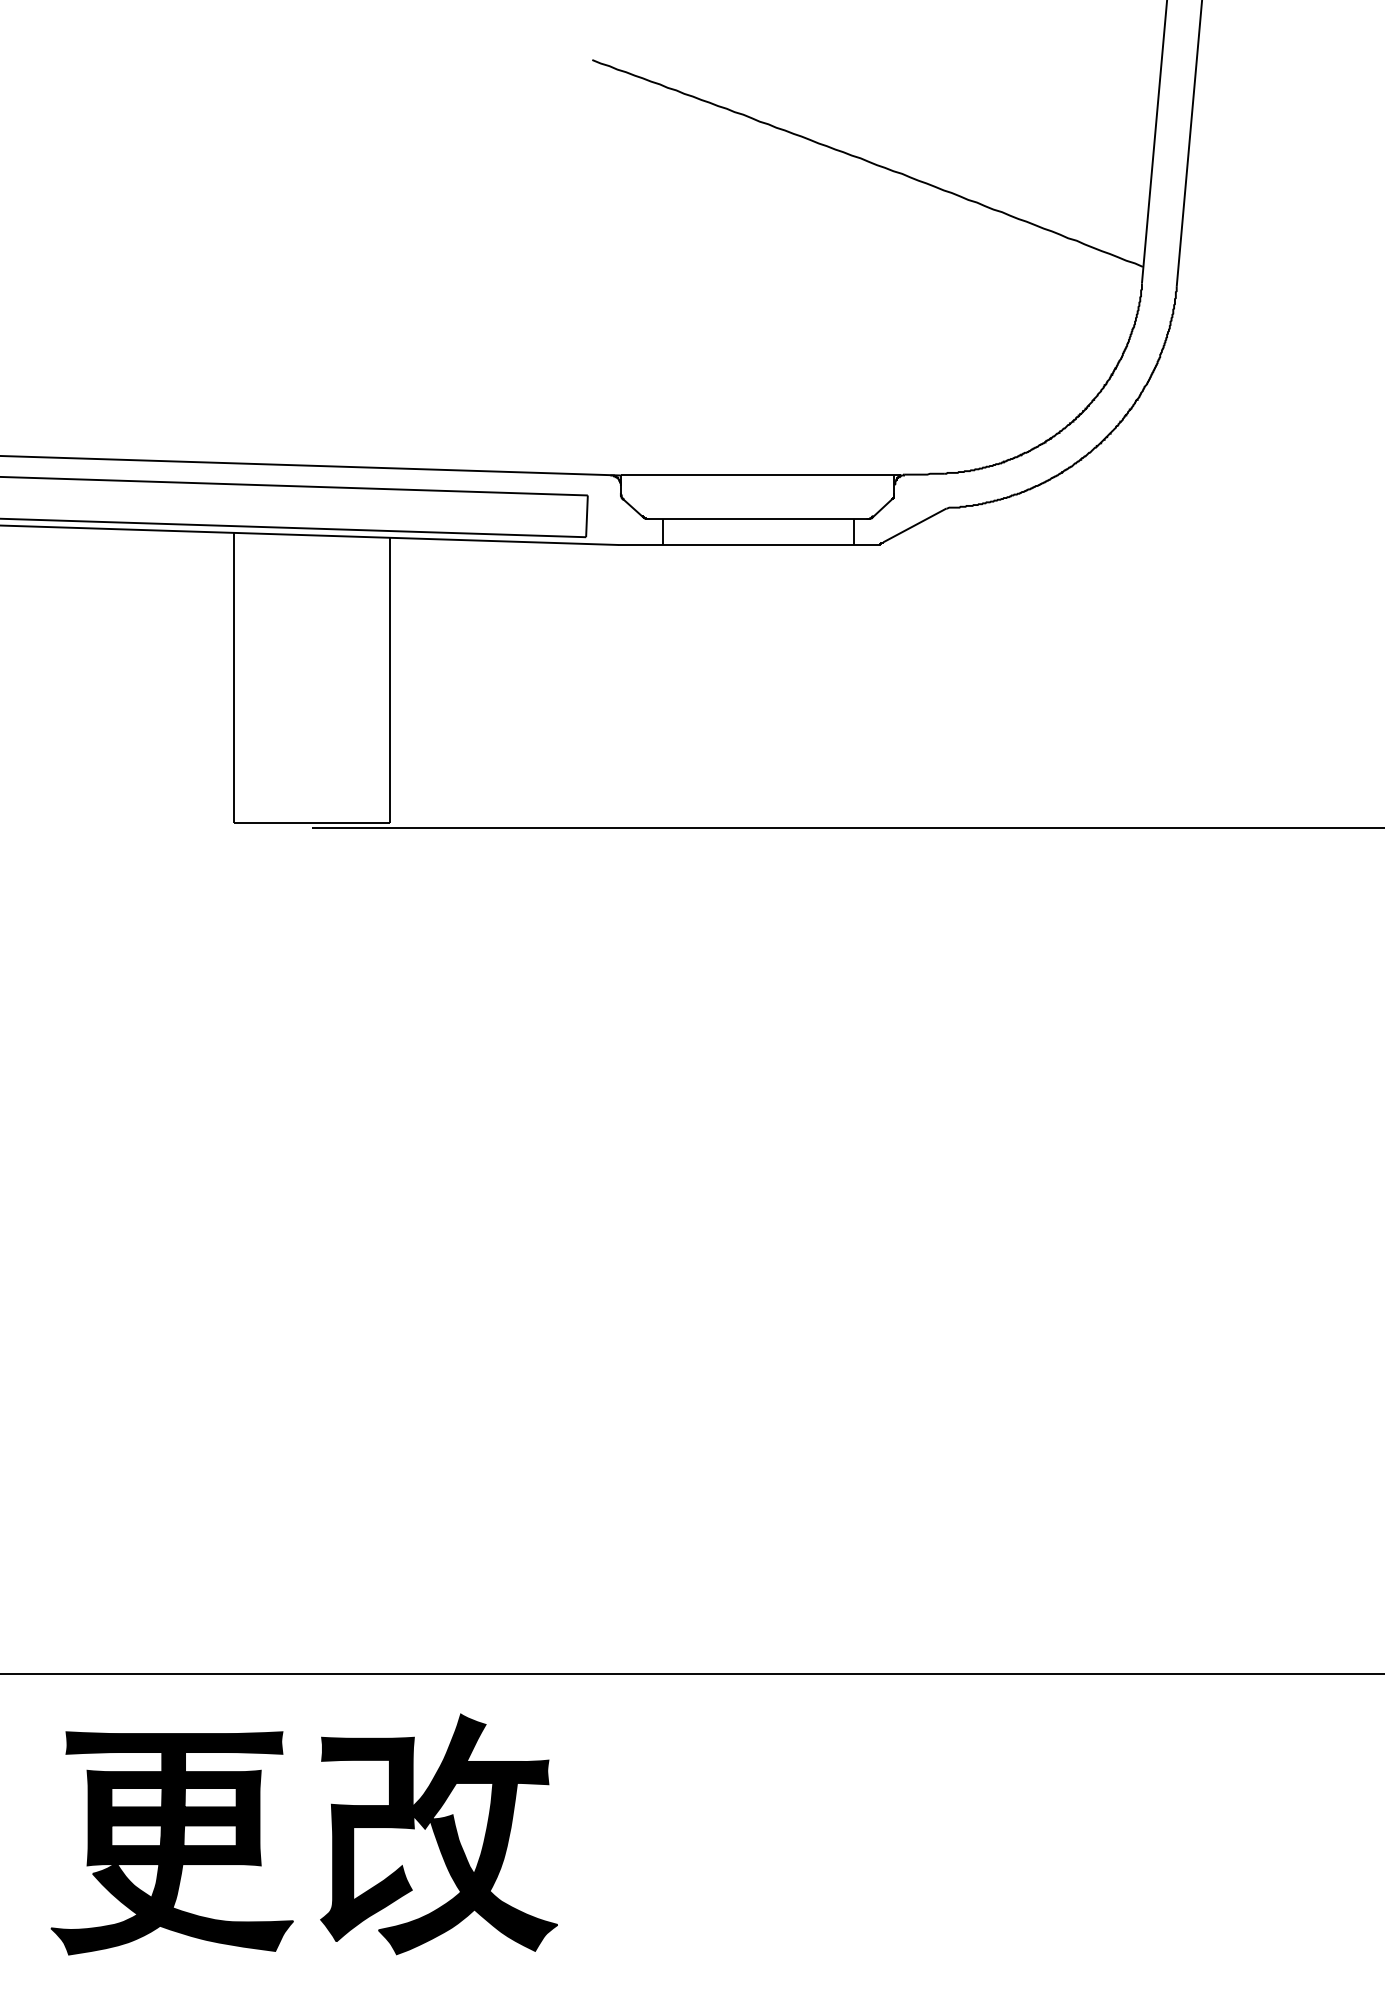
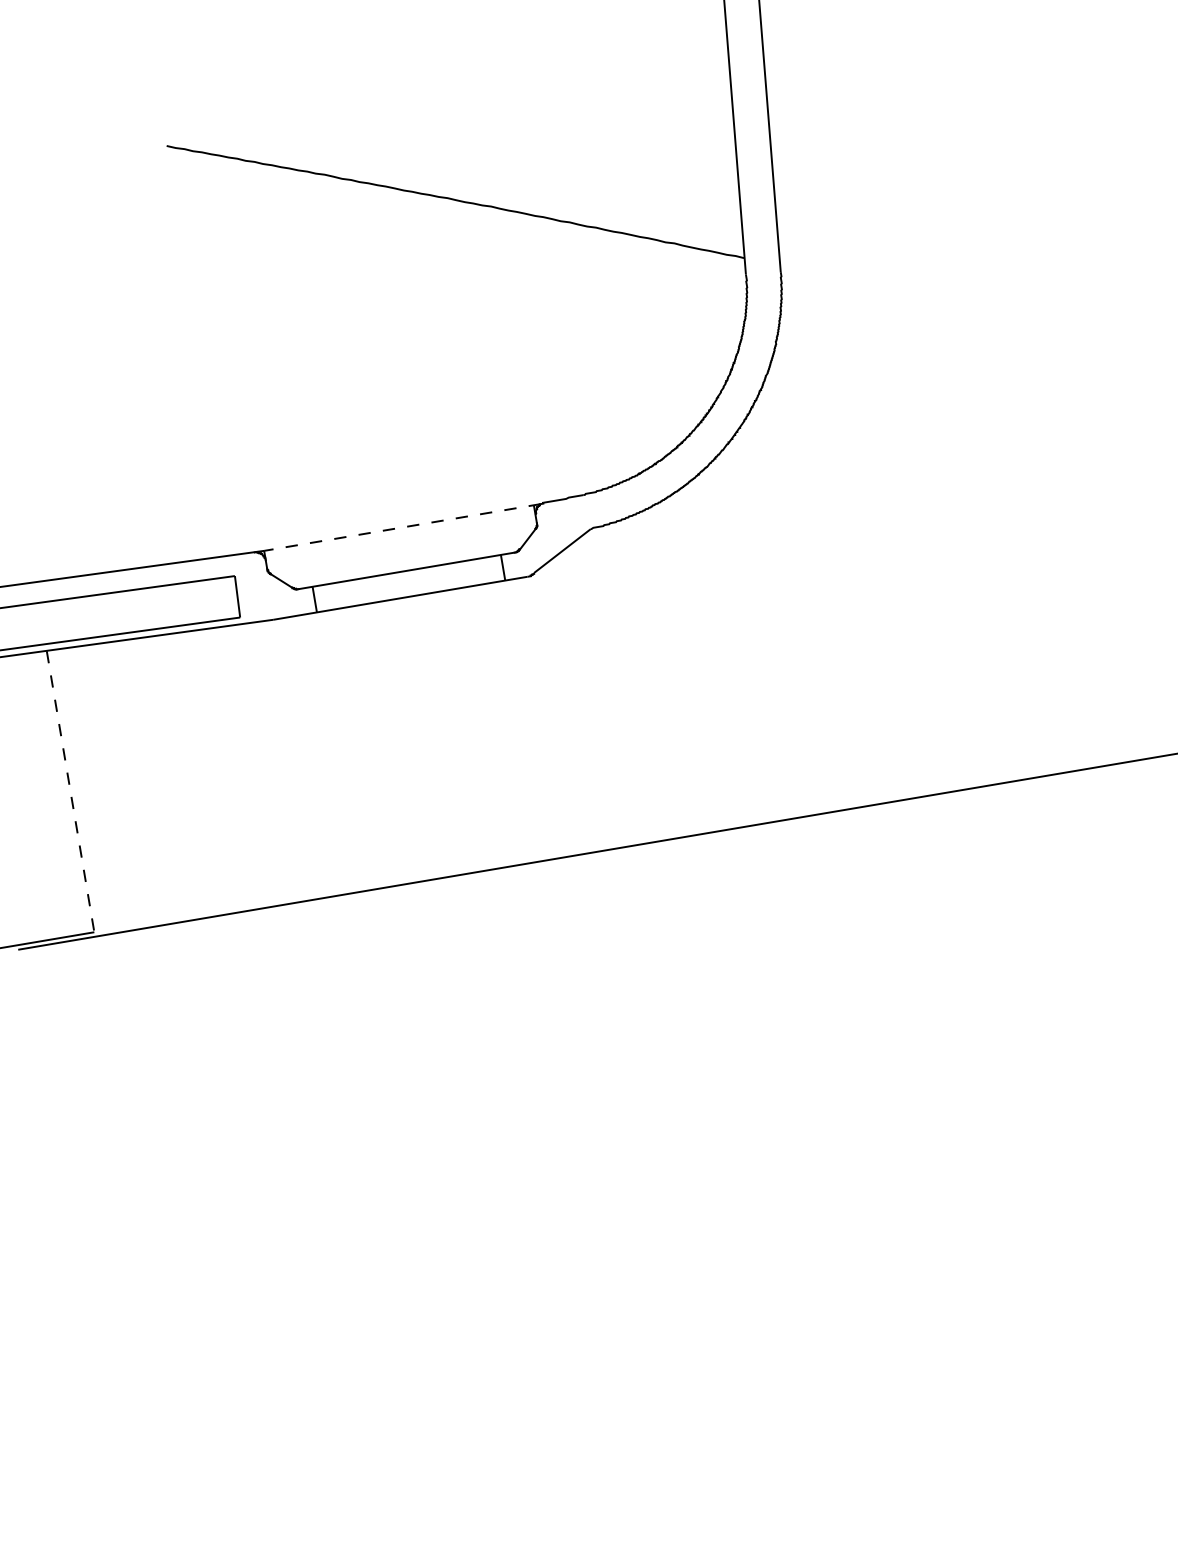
line: (760, 475) -> (401, 527), solid -> dashed
line: (389, 680) -> (70, 791), solid -> dashed

